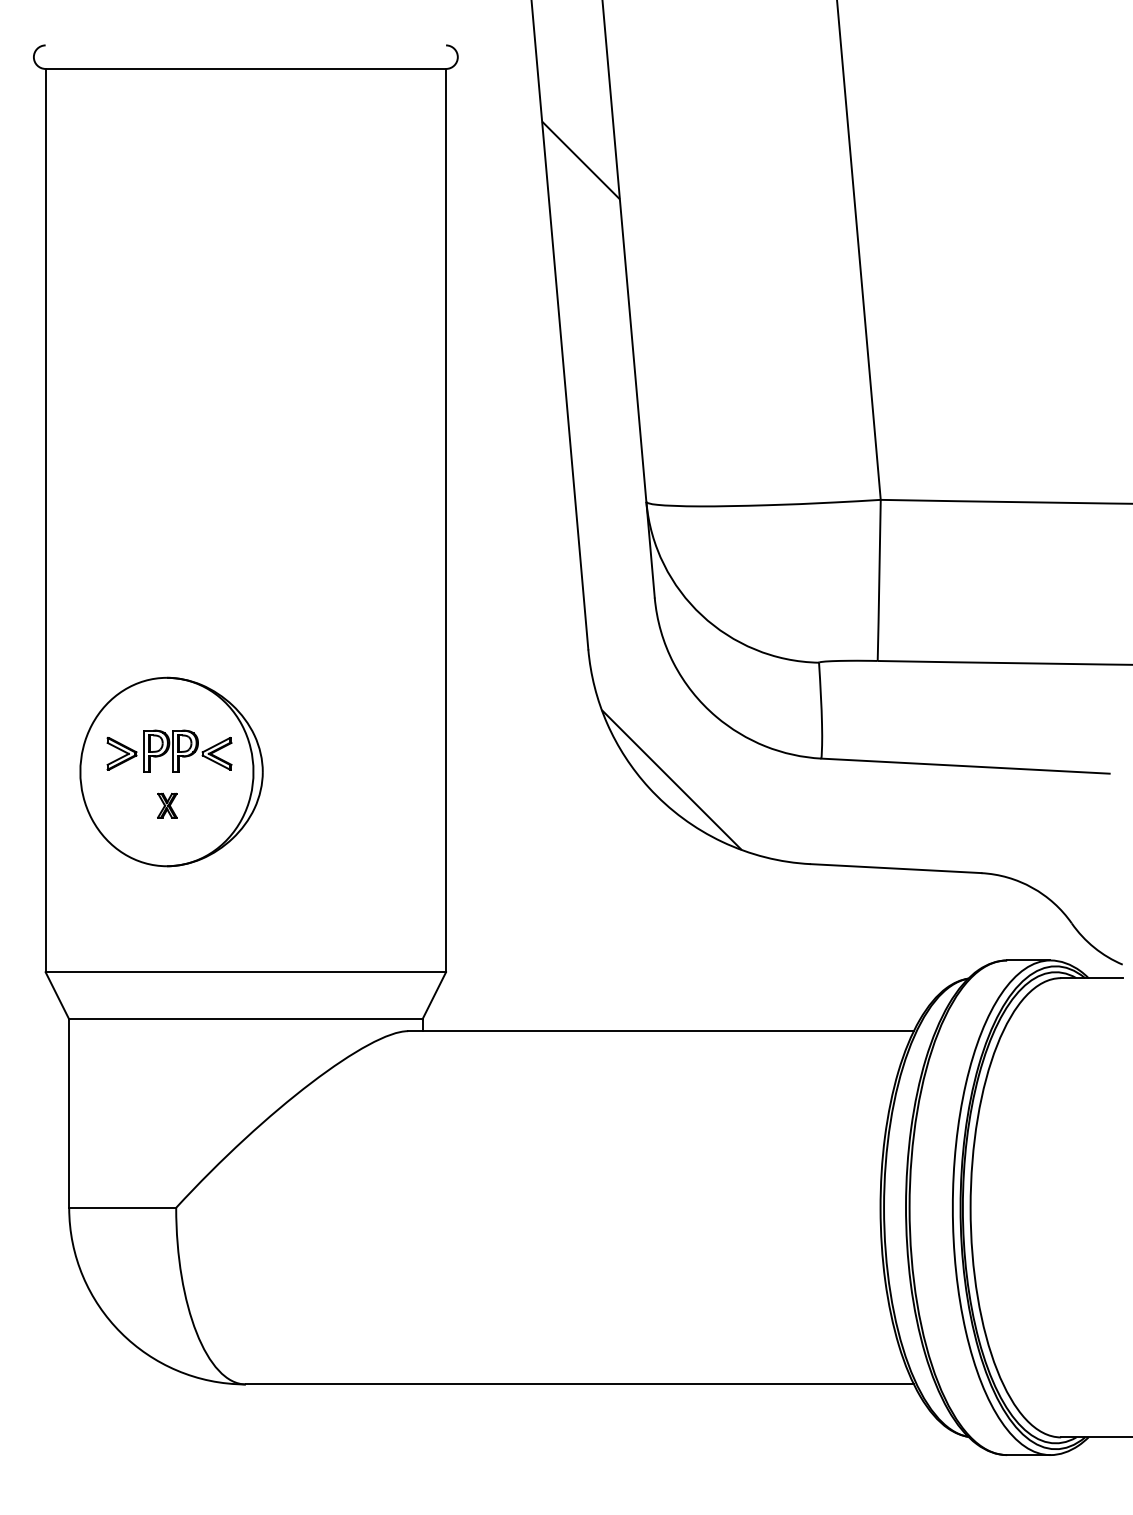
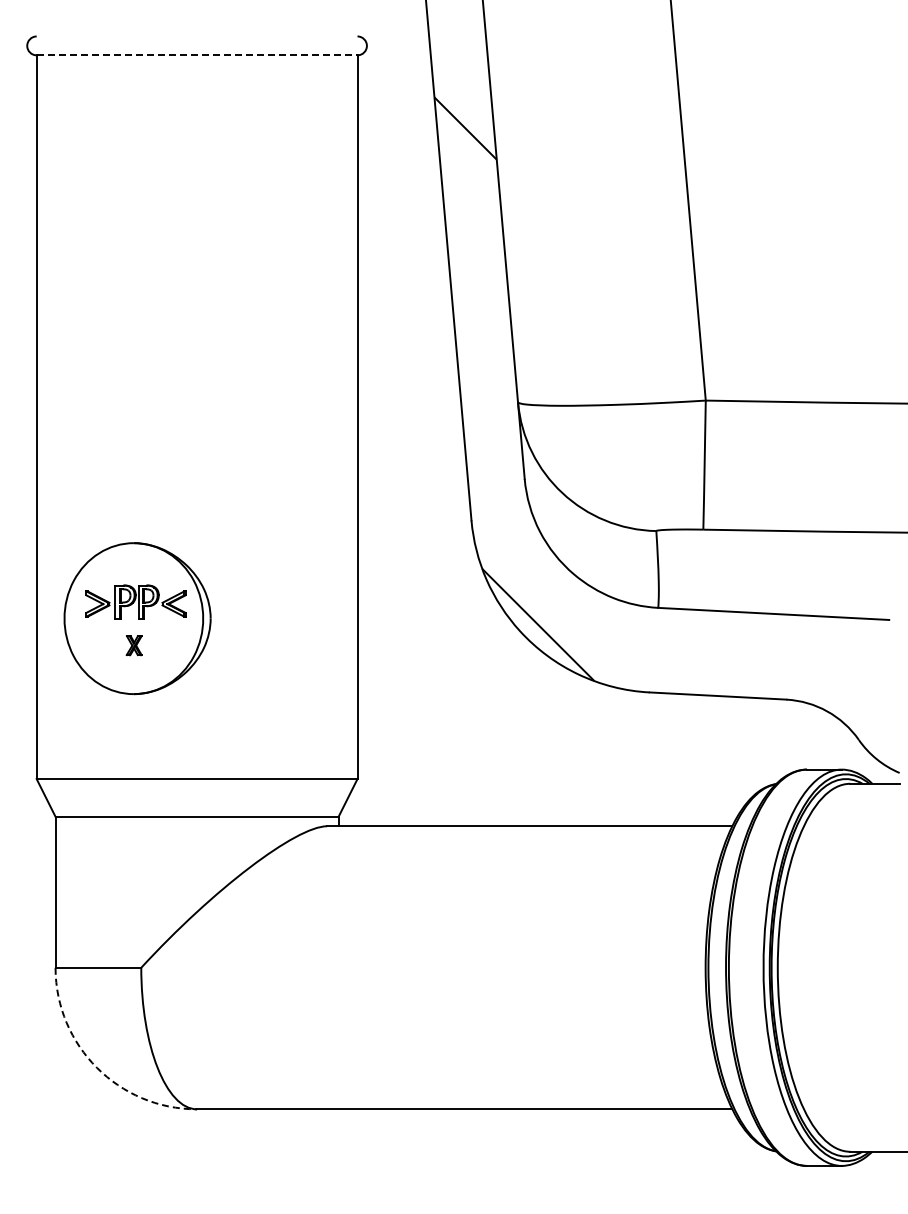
line: (246, 69) -> (197, 55), solid -> dashed
arc: (121, 1332) -> (97, 1067), solid -> dashed

